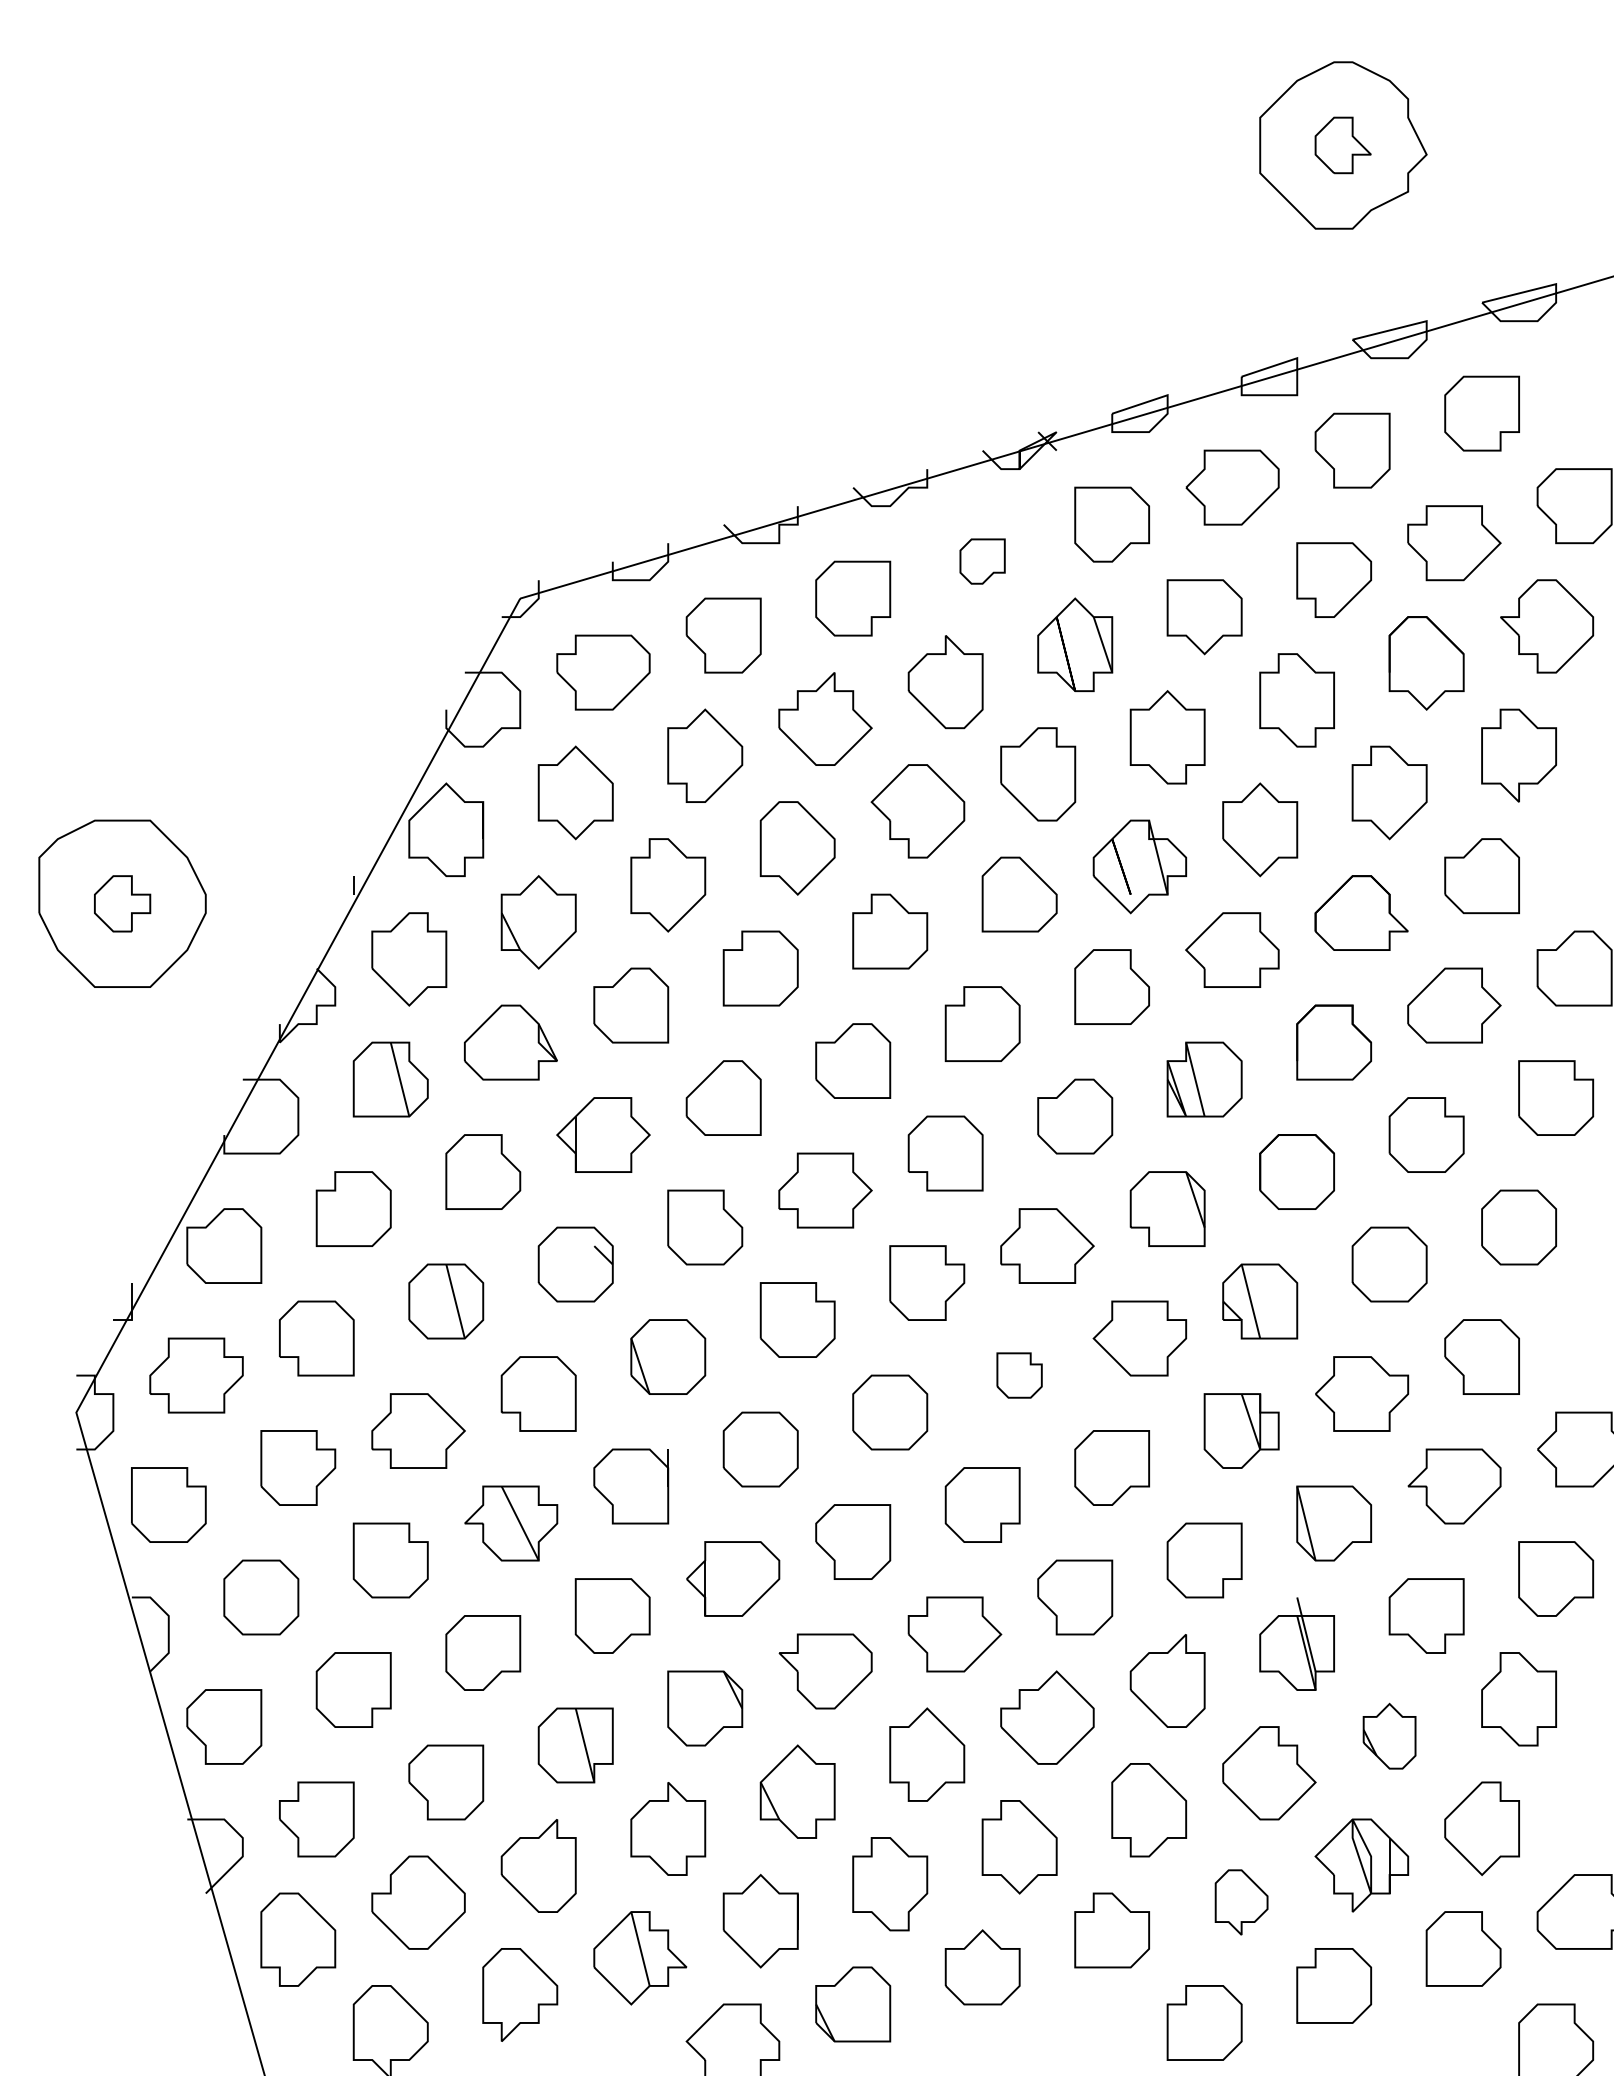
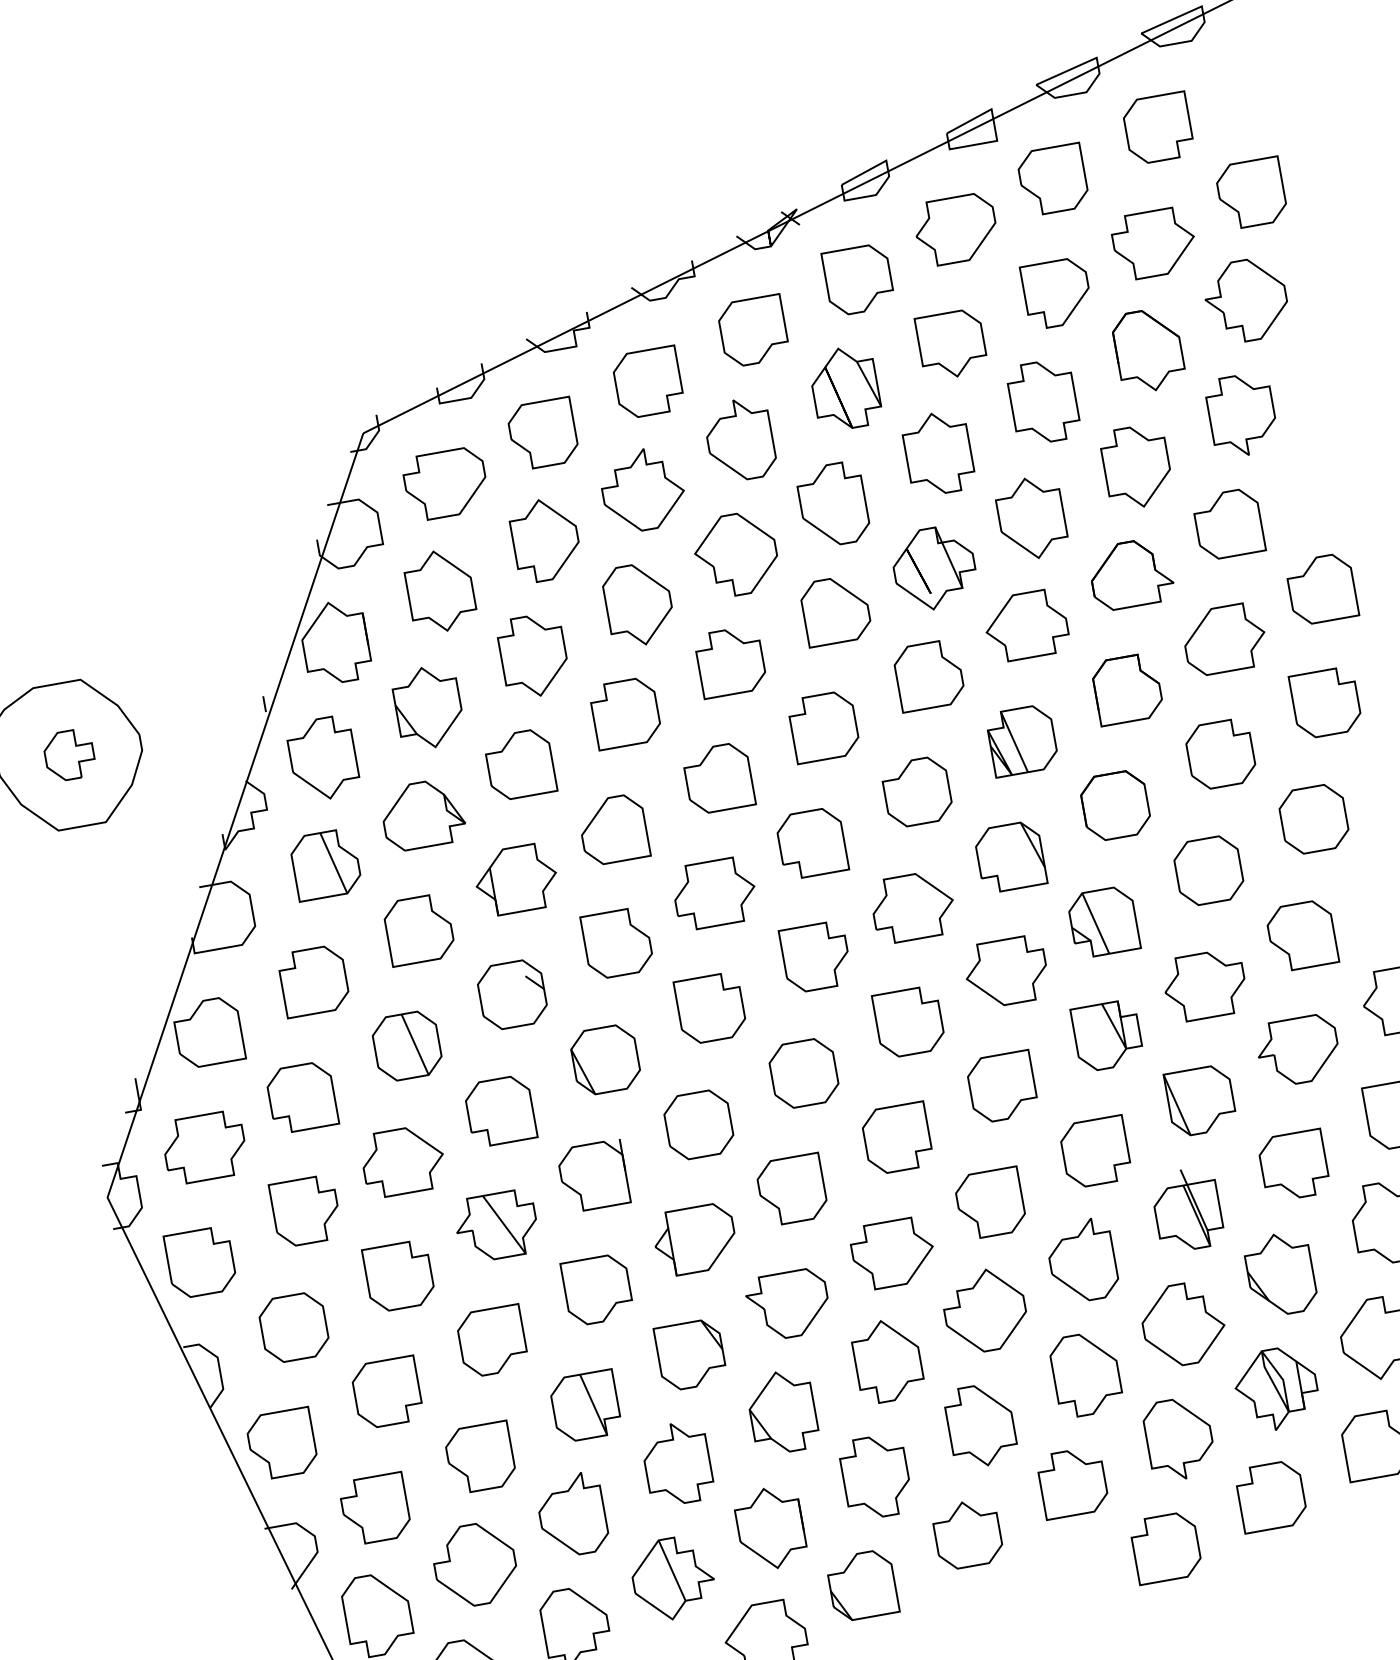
part: (982, 561) -> (753, 331), size x1.67
part: (1019, 1375) -> (908, 1022), size x1.67
part: (1389, 1736) -> (1280, 1274), size x1.43
part: (1241, 1902) -> (1179, 1439), size x1.43

